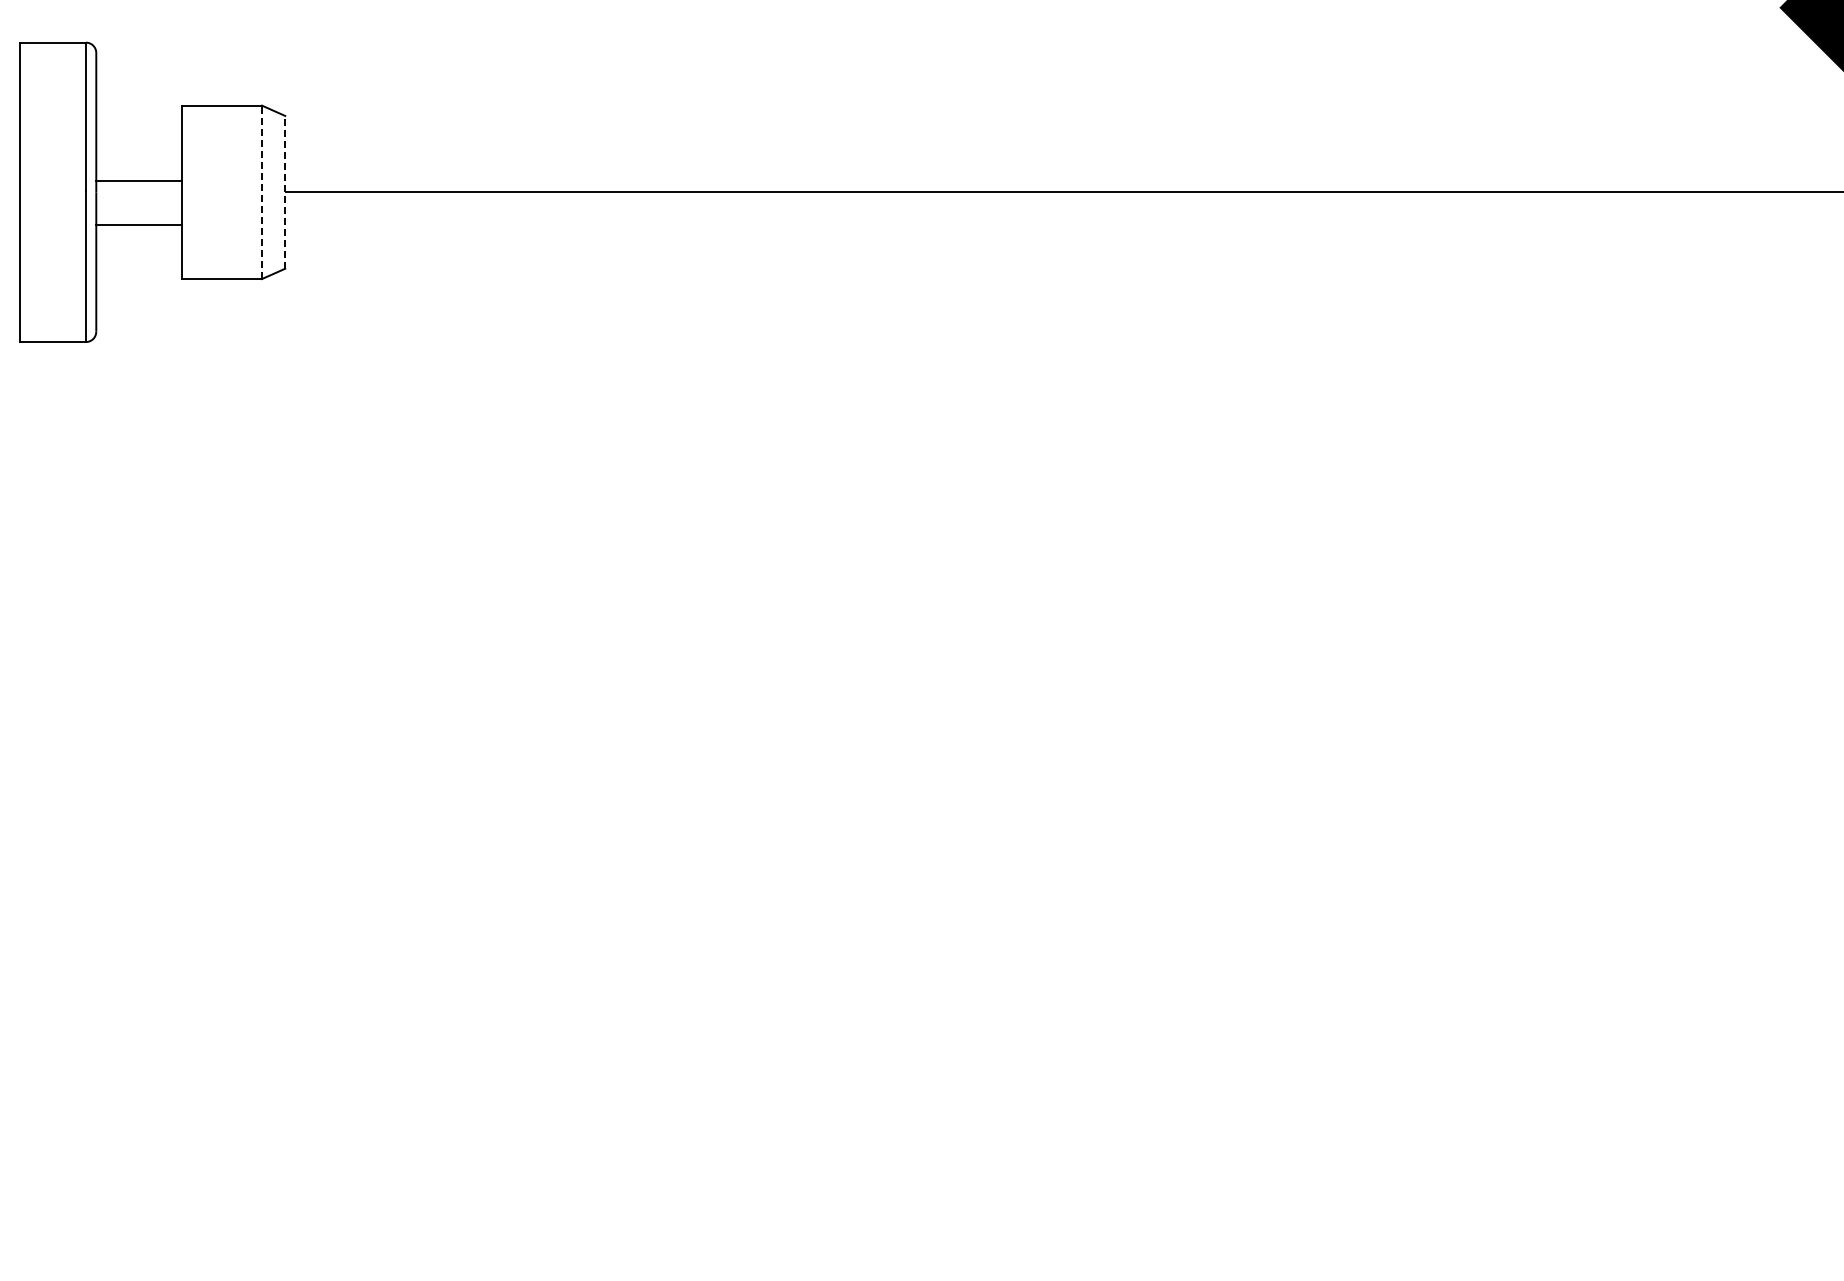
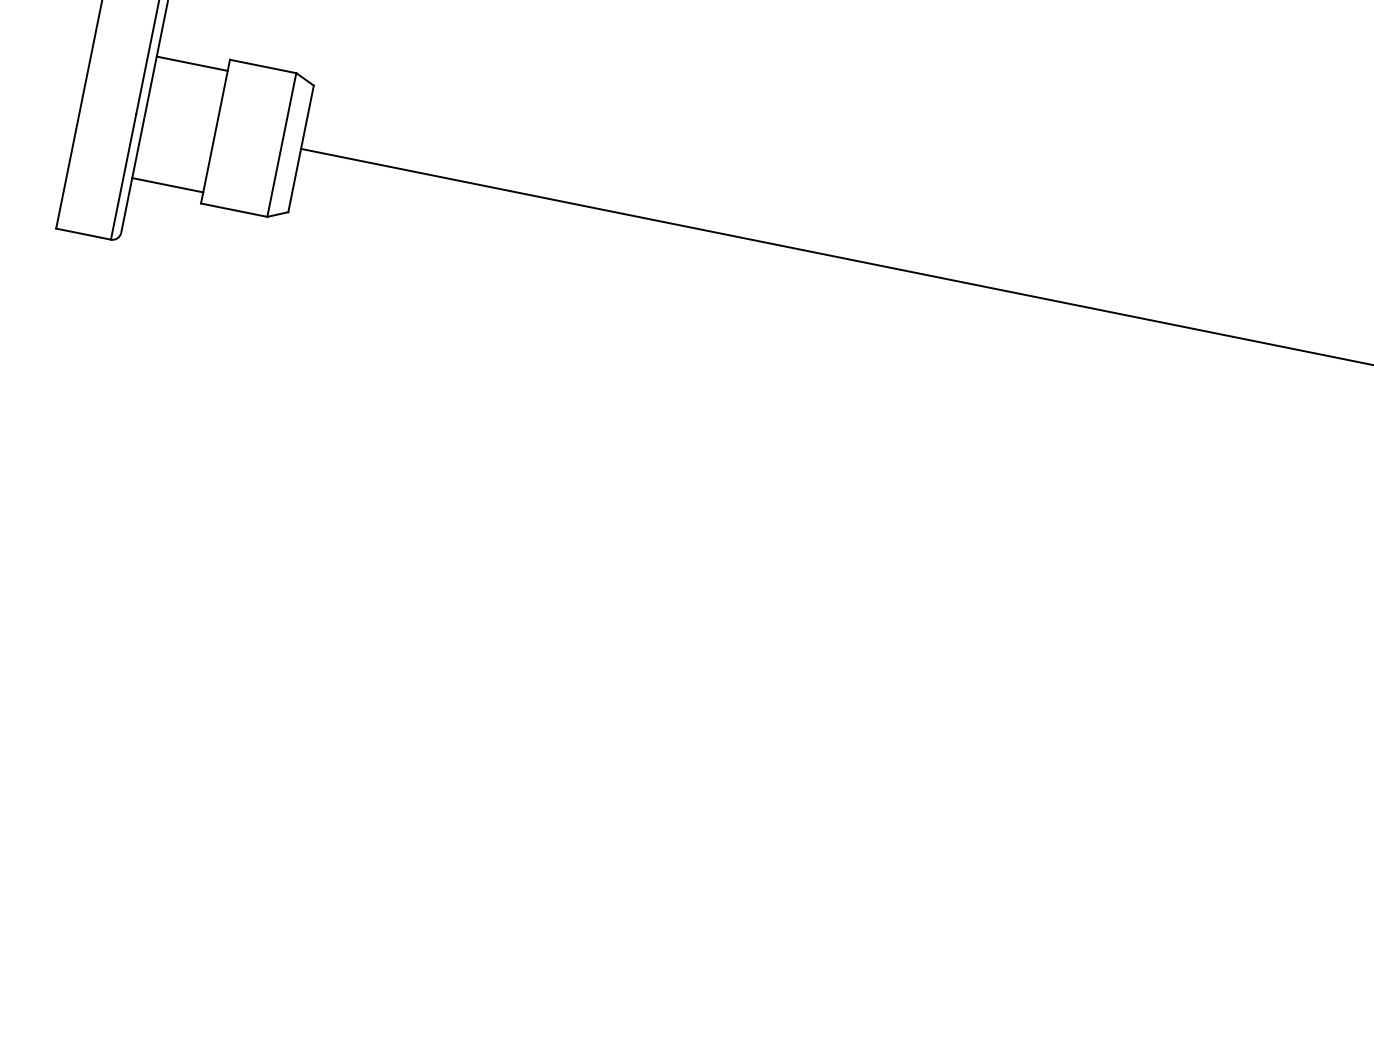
line: (138, 181) -> (191, 64), moved
line: (285, 191) -> (301, 148), dashed -> solid
line: (261, 192) -> (281, 145), dashed -> solid
line: (138, 224) -> (167, 185), moved

